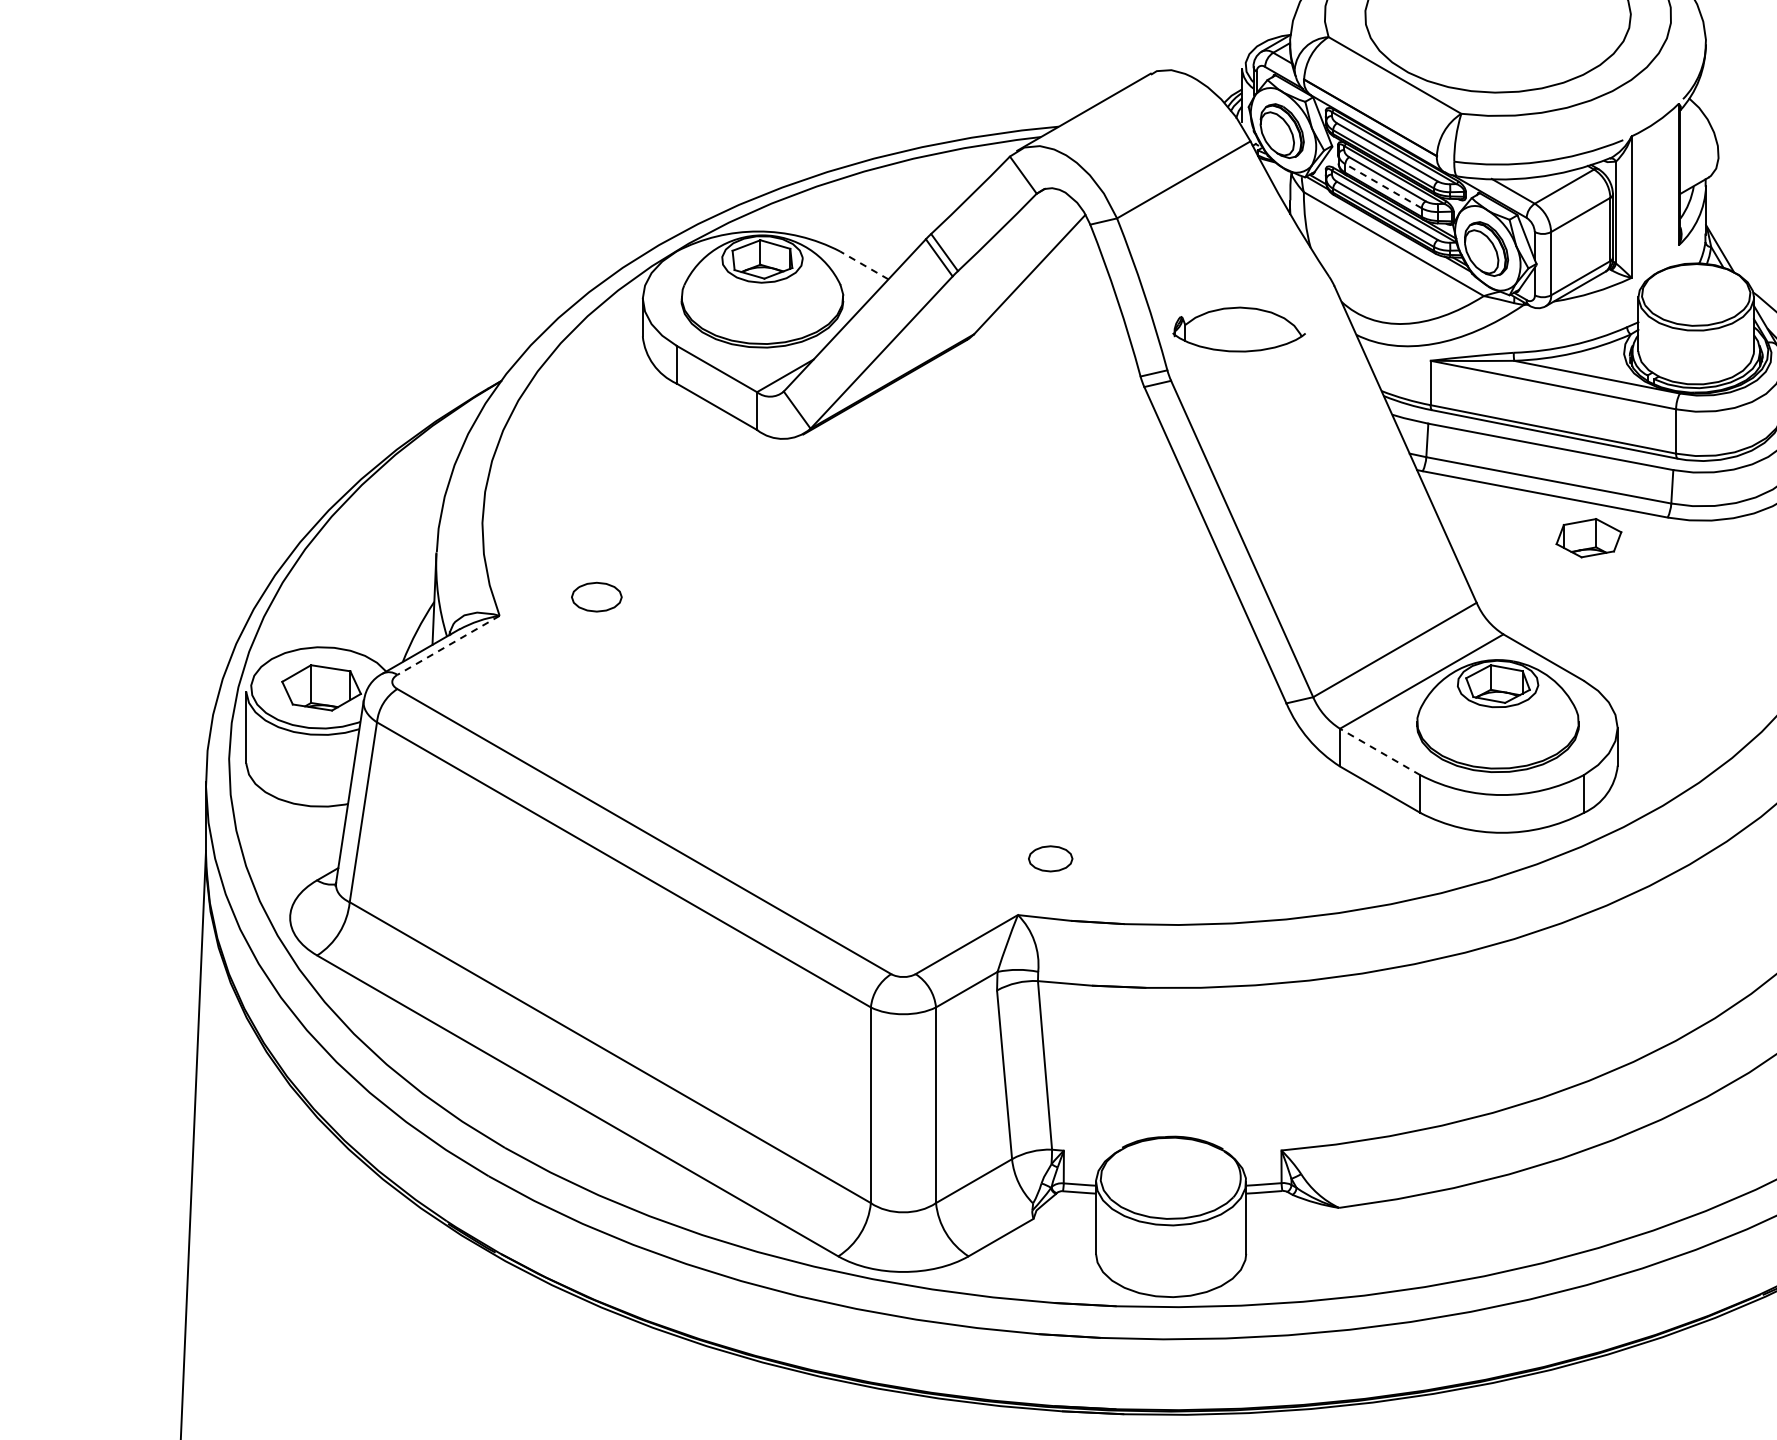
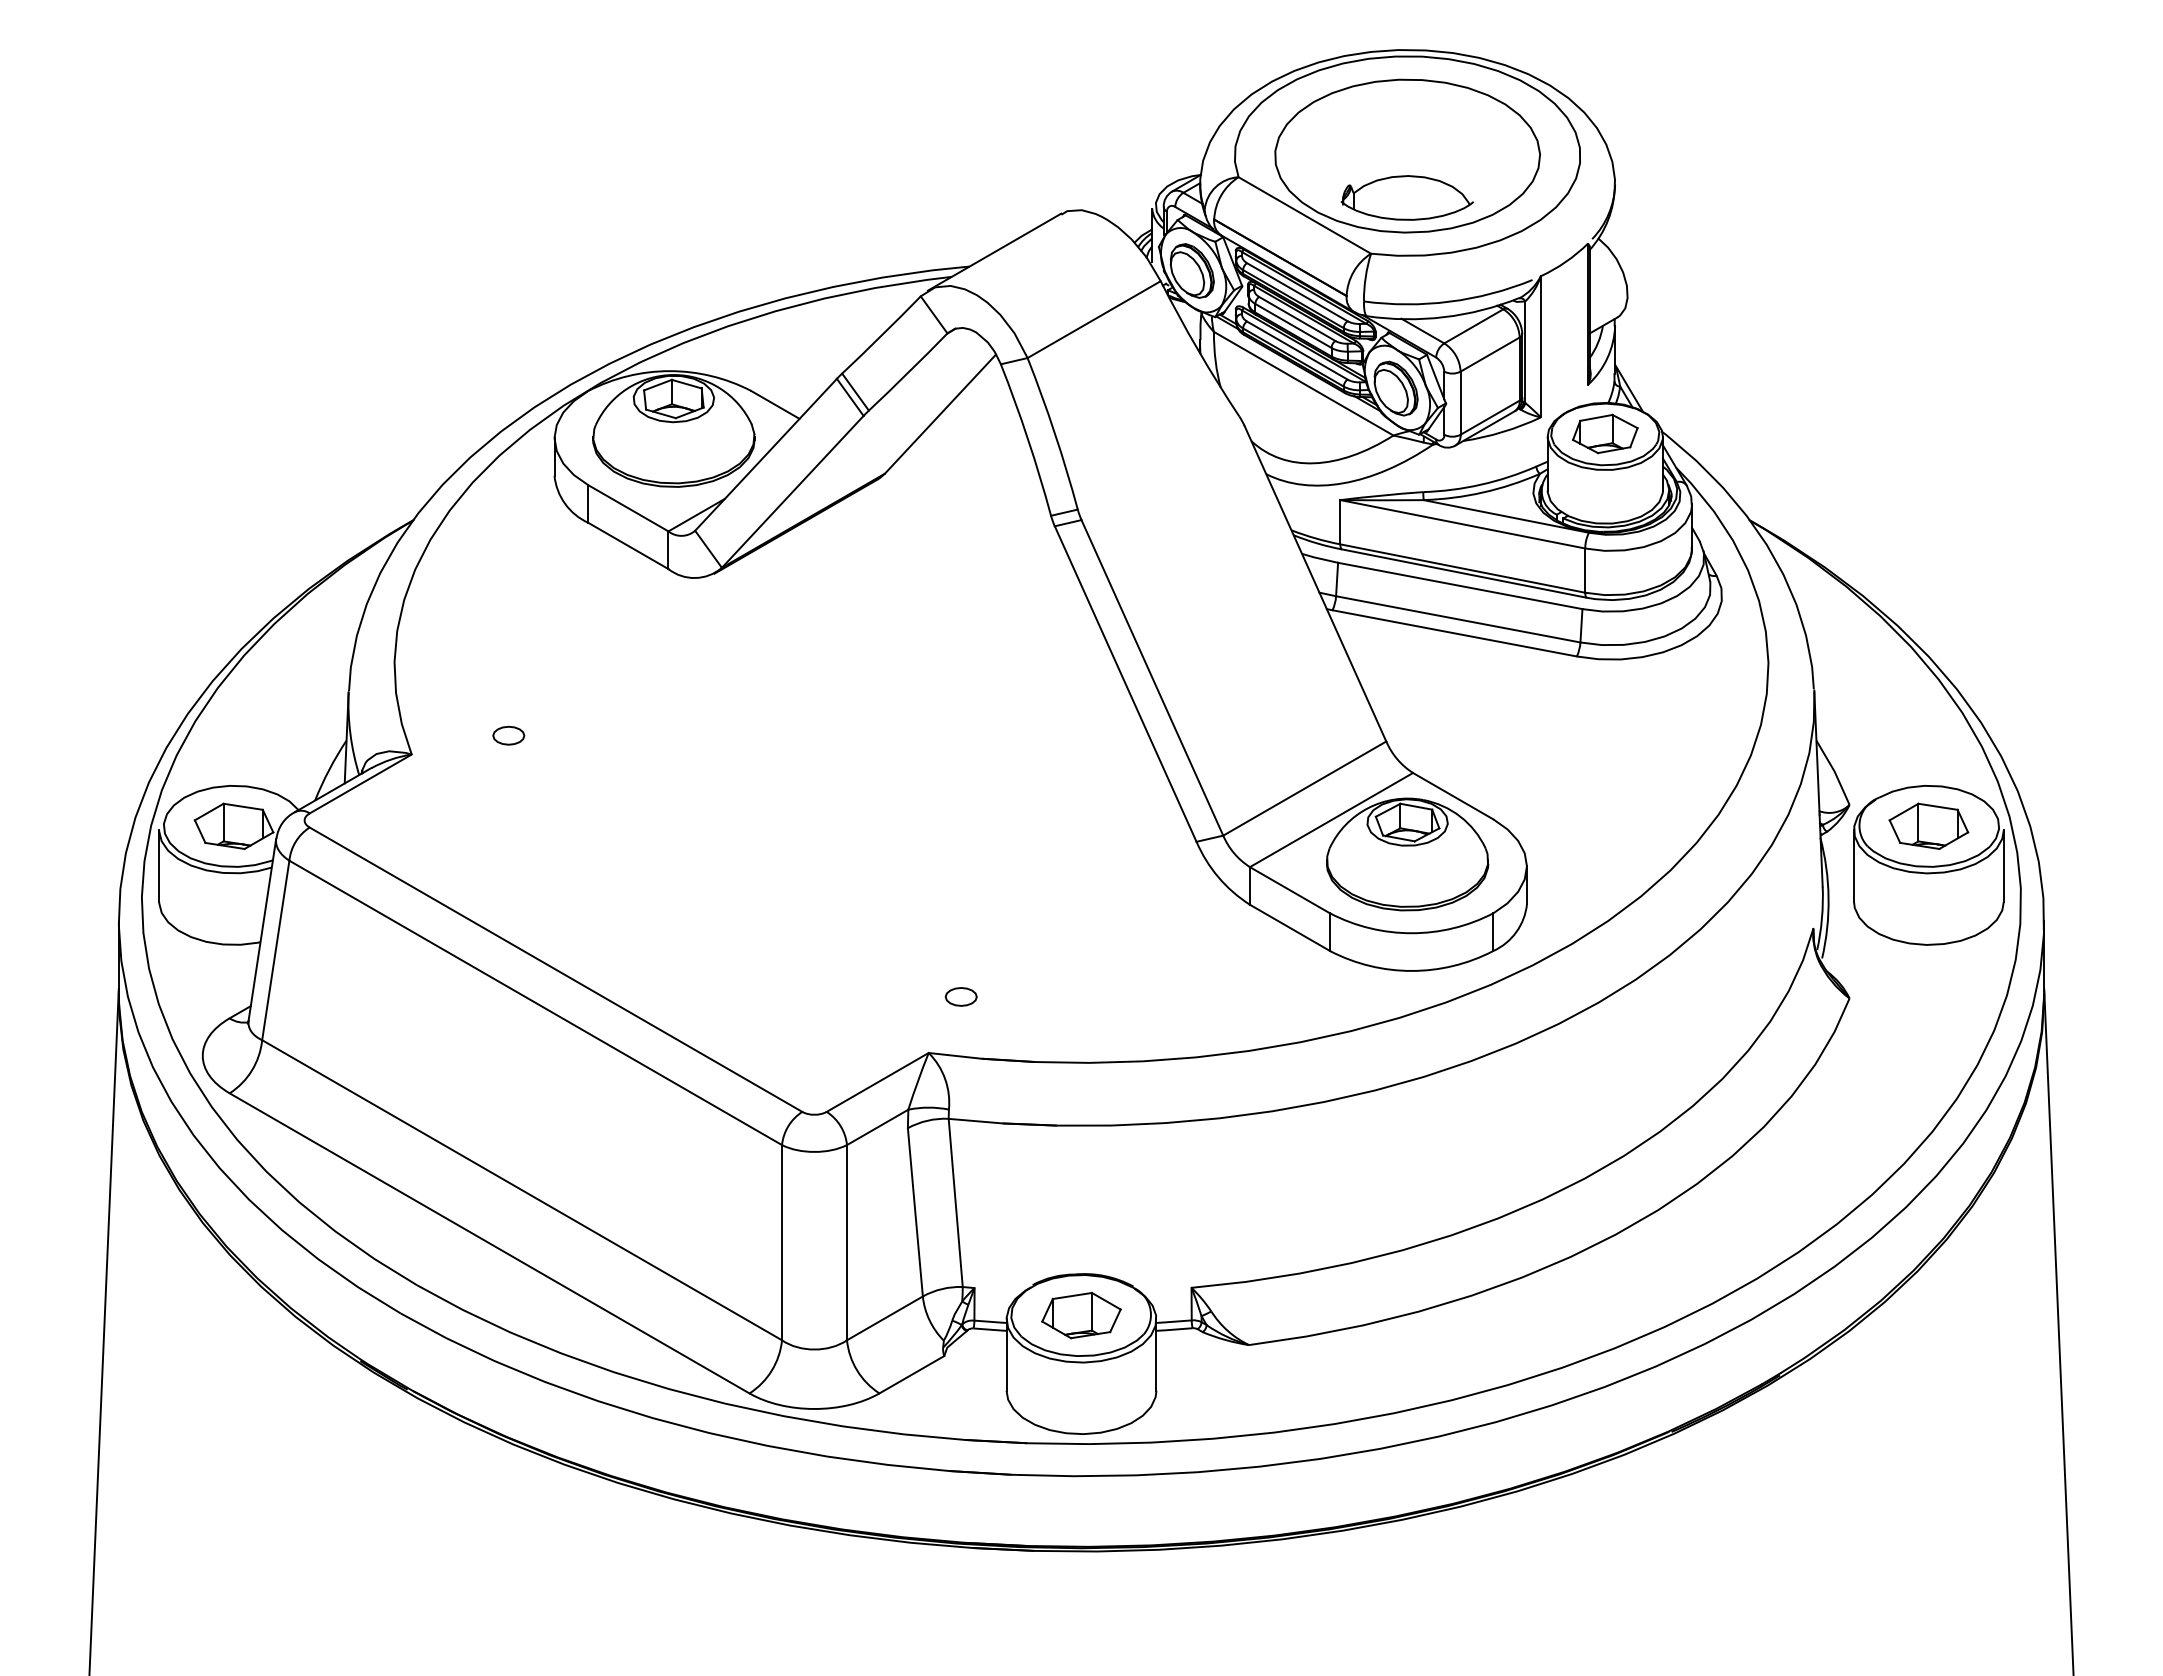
line: (1383, 185) -> (1293, 325), dashed -> solid
line: (864, 264) -> (775, 404), dashed -> solid
part: (1238, 329) -> (1406, 197), moved
part: (1589, 537) -> (1605, 433), moved
part: (596, 596) -> (508, 735), size x0.62
line: (448, 645) -> (360, 784), dashed -> solid
line: (1379, 752) -> (1289, 890), dashed -> solid
part: (1049, 858) -> (960, 996), size x0.71
part: (1171, 1178) -> (1081, 1315), added

